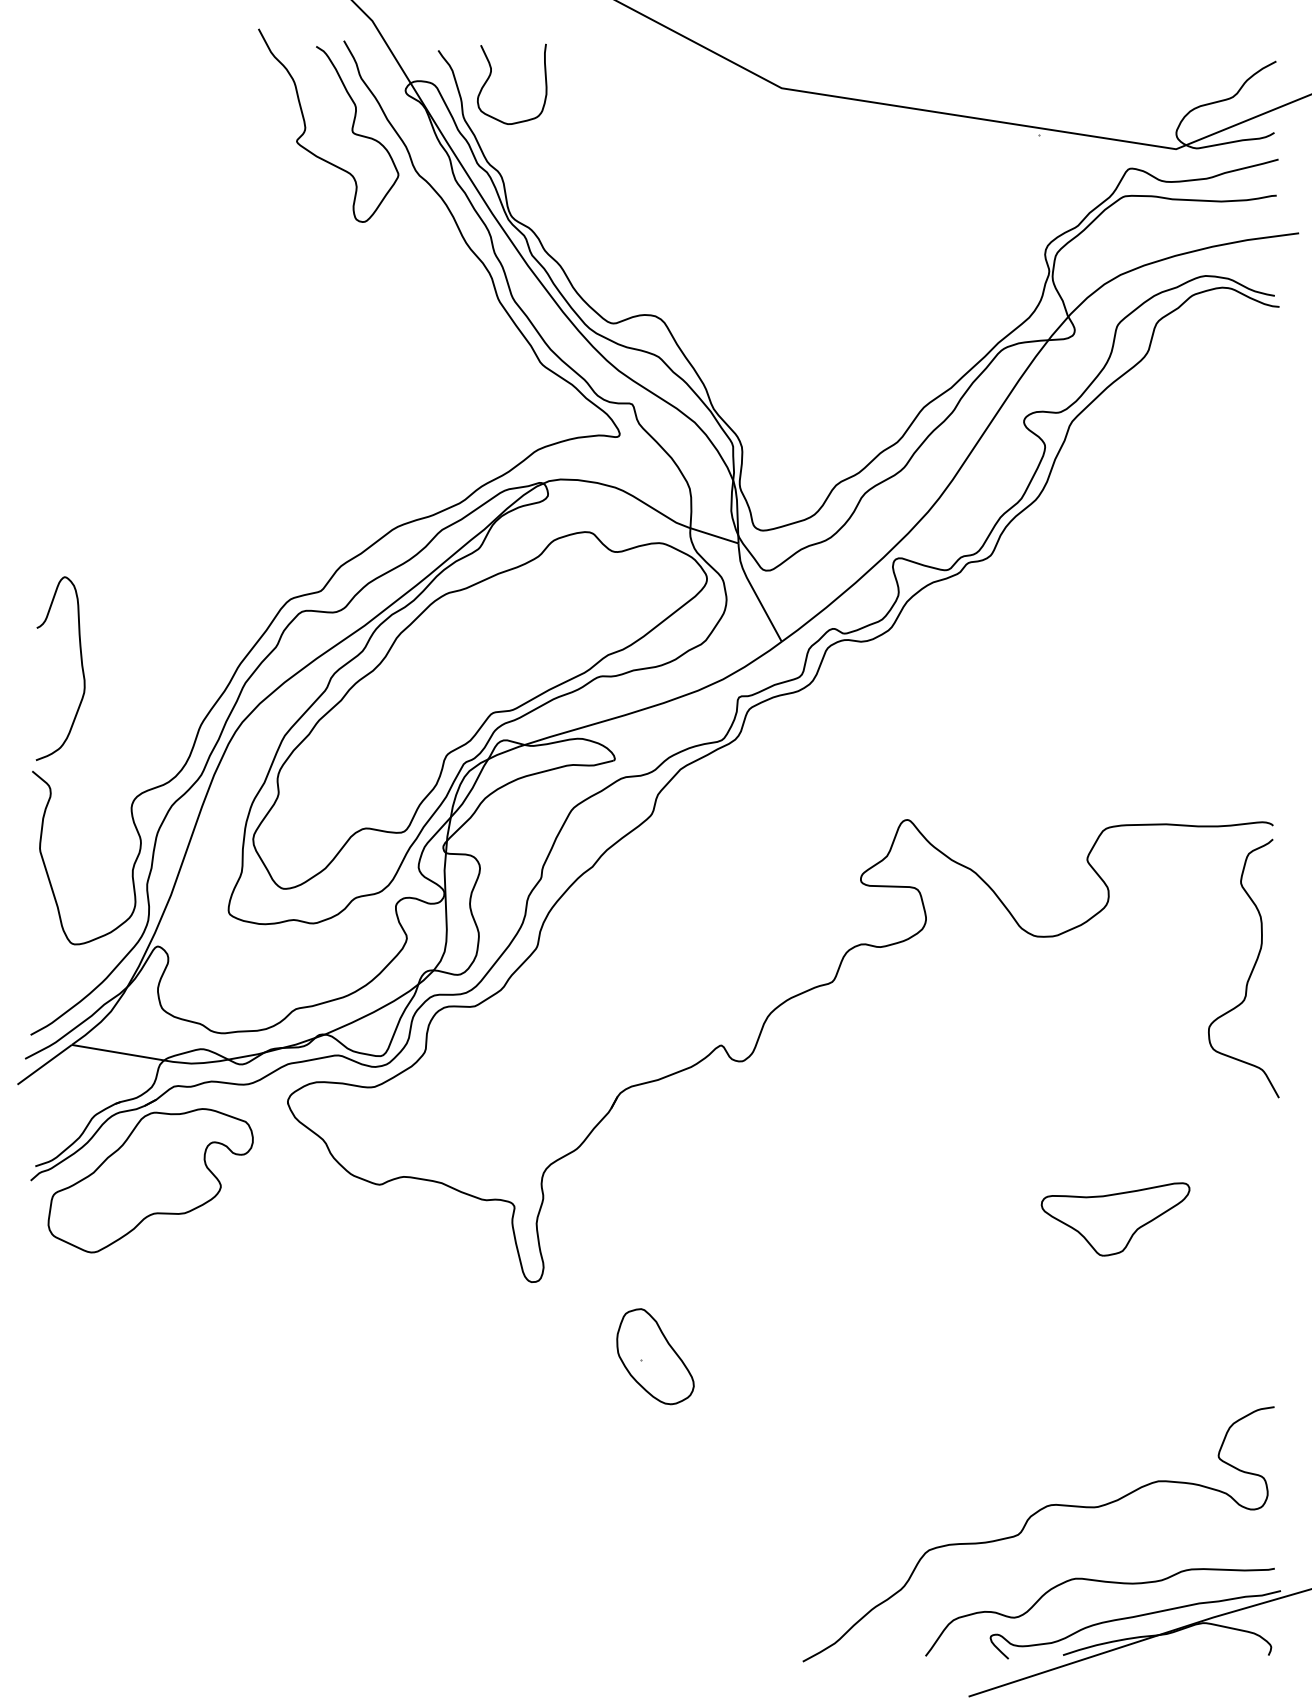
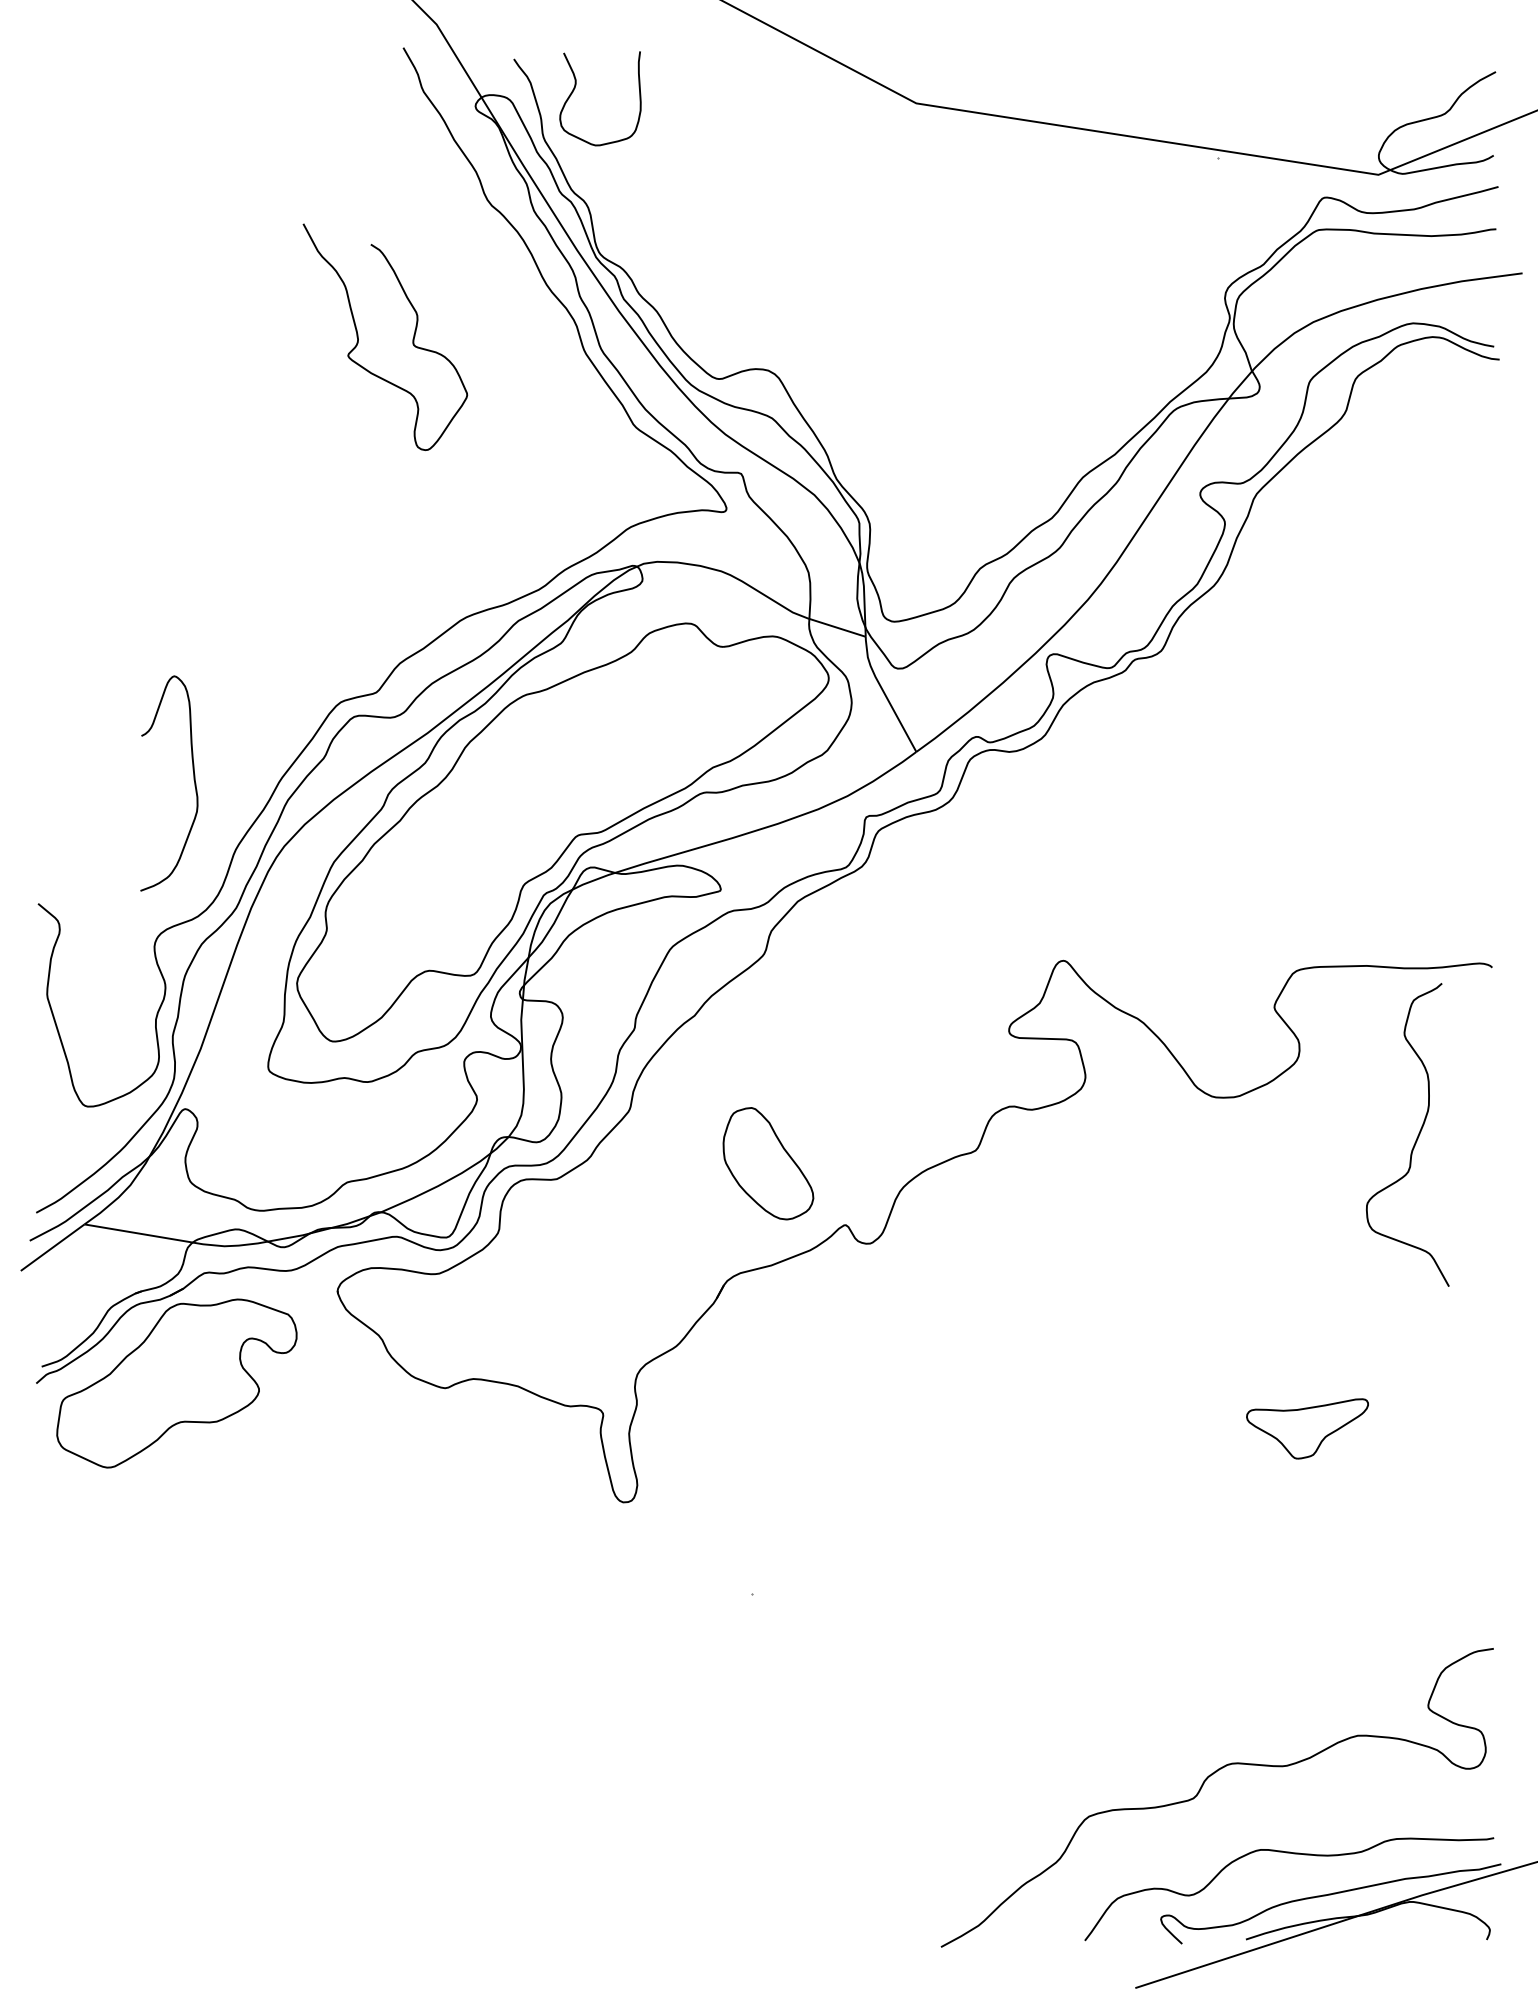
curve: (305, 125) -> (358, 336), moved
curve: (81, 666) -> (193, 780), moved
curve: (1251, 970) -> (1416, 1137), moved
part: (1115, 1219) -> (1307, 1428), size x0.7
part: (655, 1356) -> (768, 1163), moved

